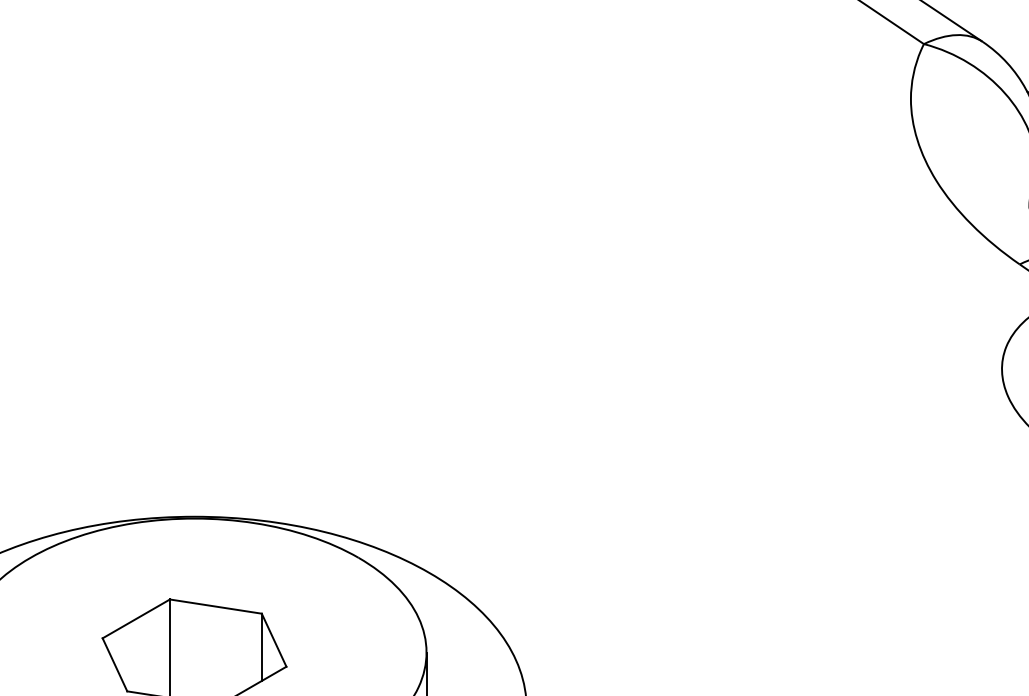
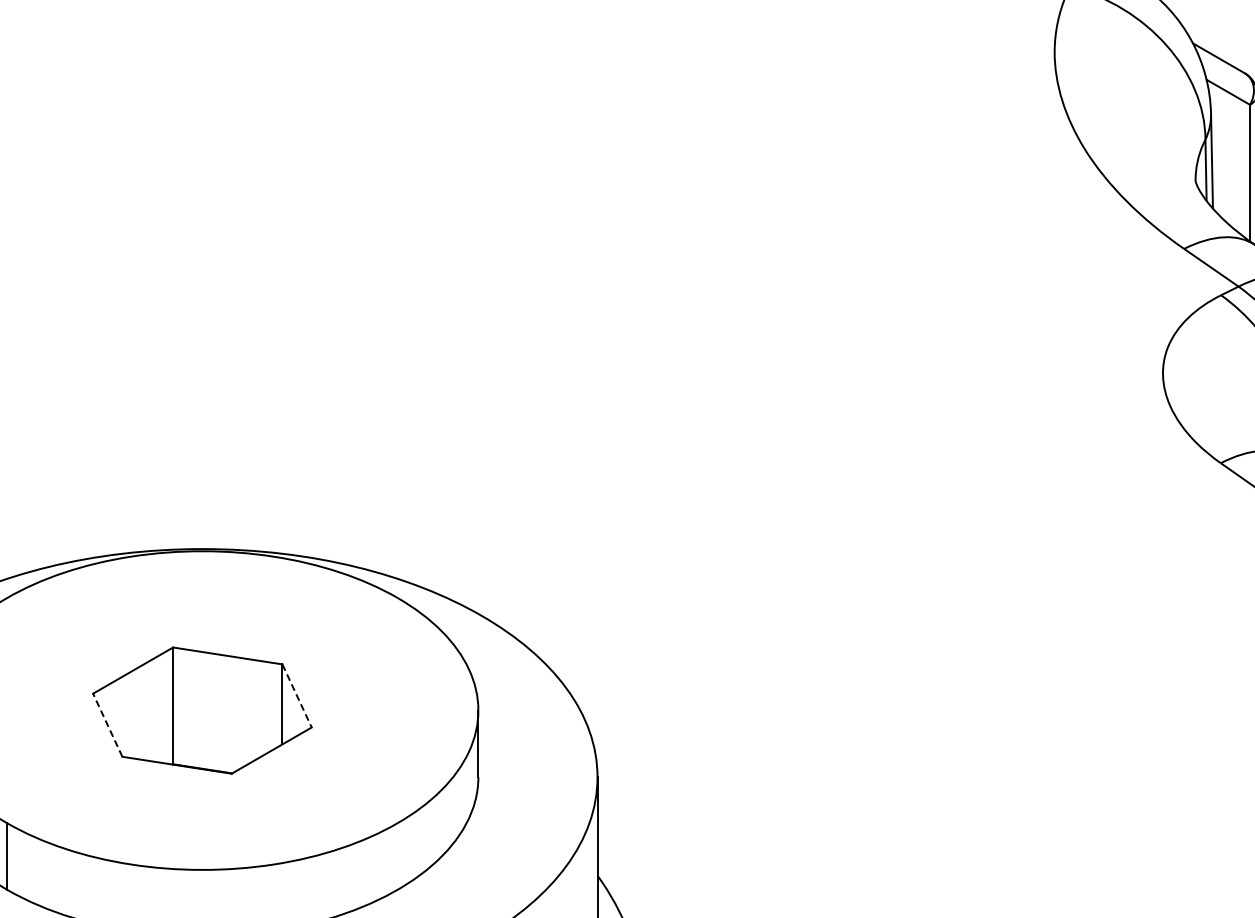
line: (274, 639) -> (297, 695), solid -> dashed
line: (114, 665) -> (107, 725), solid -> dashed

